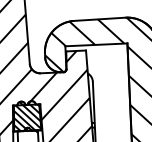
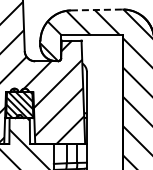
line: (100, 18) -> (97, 9), solid -> dashed

